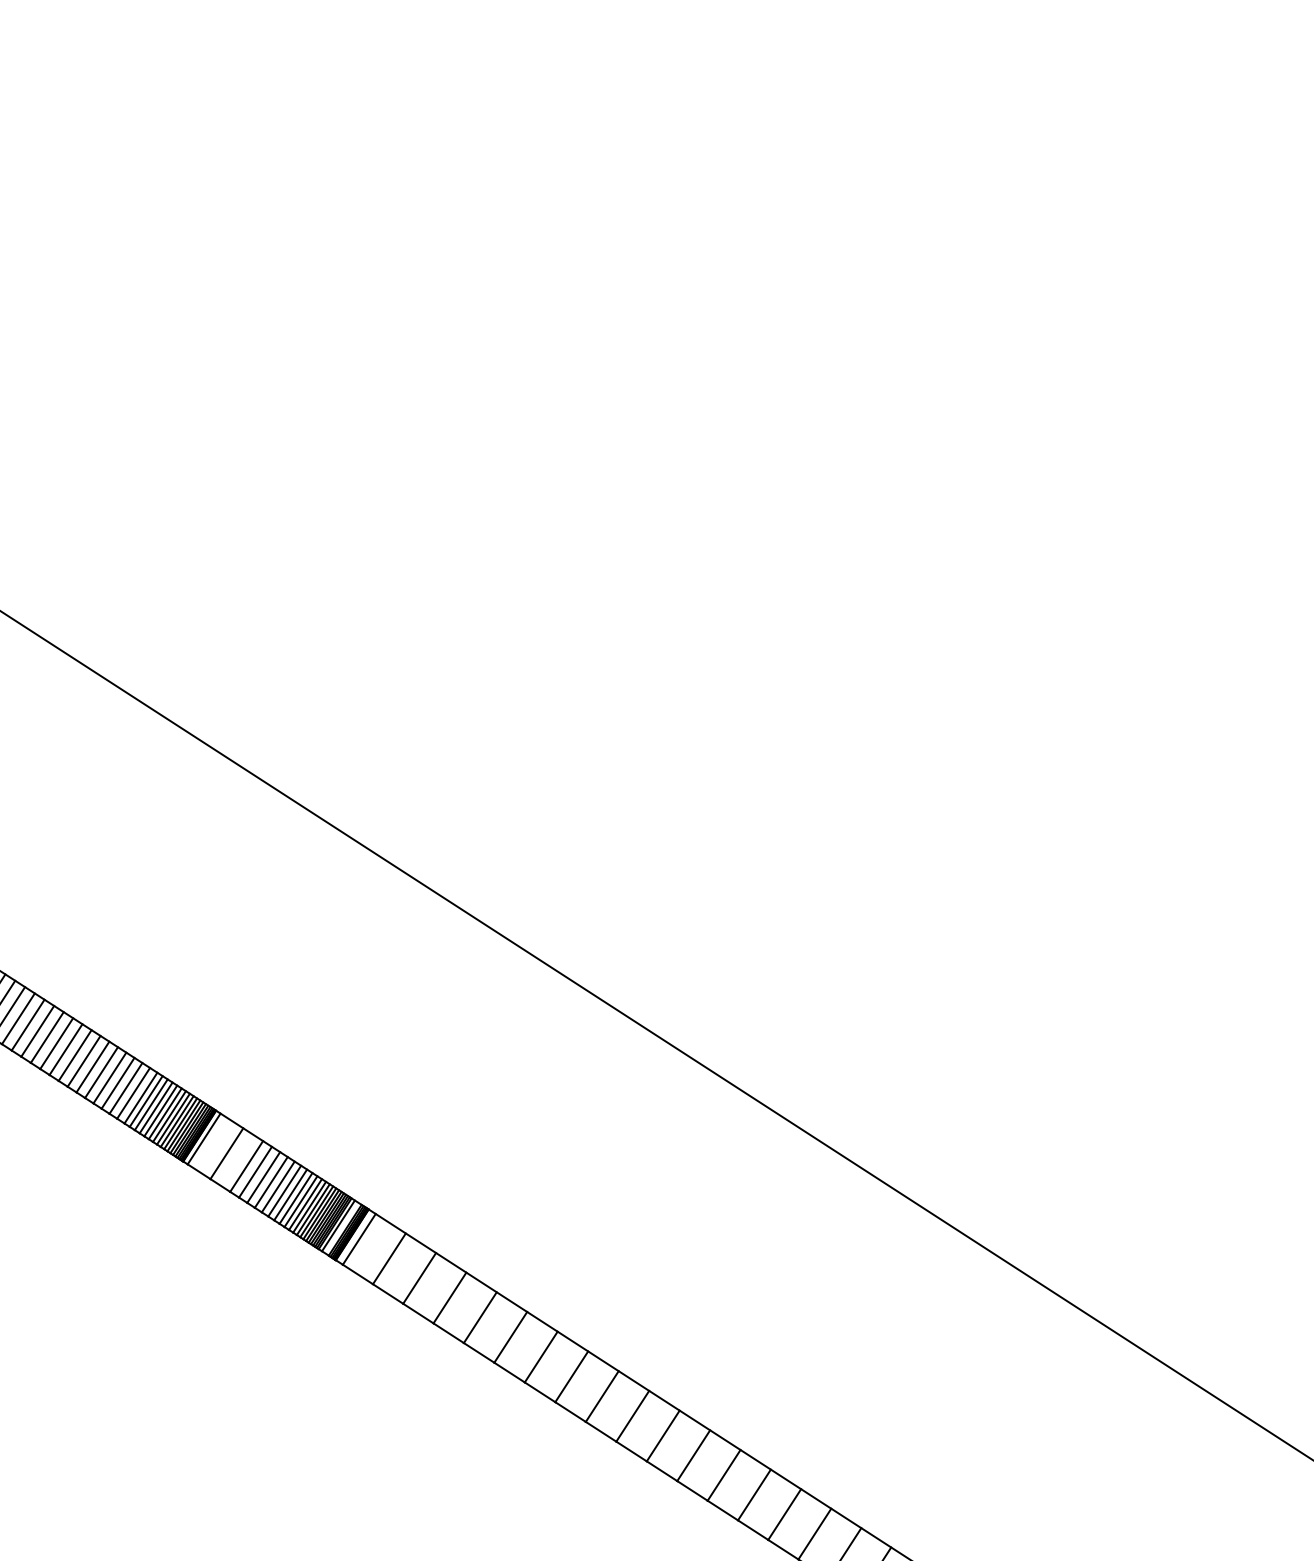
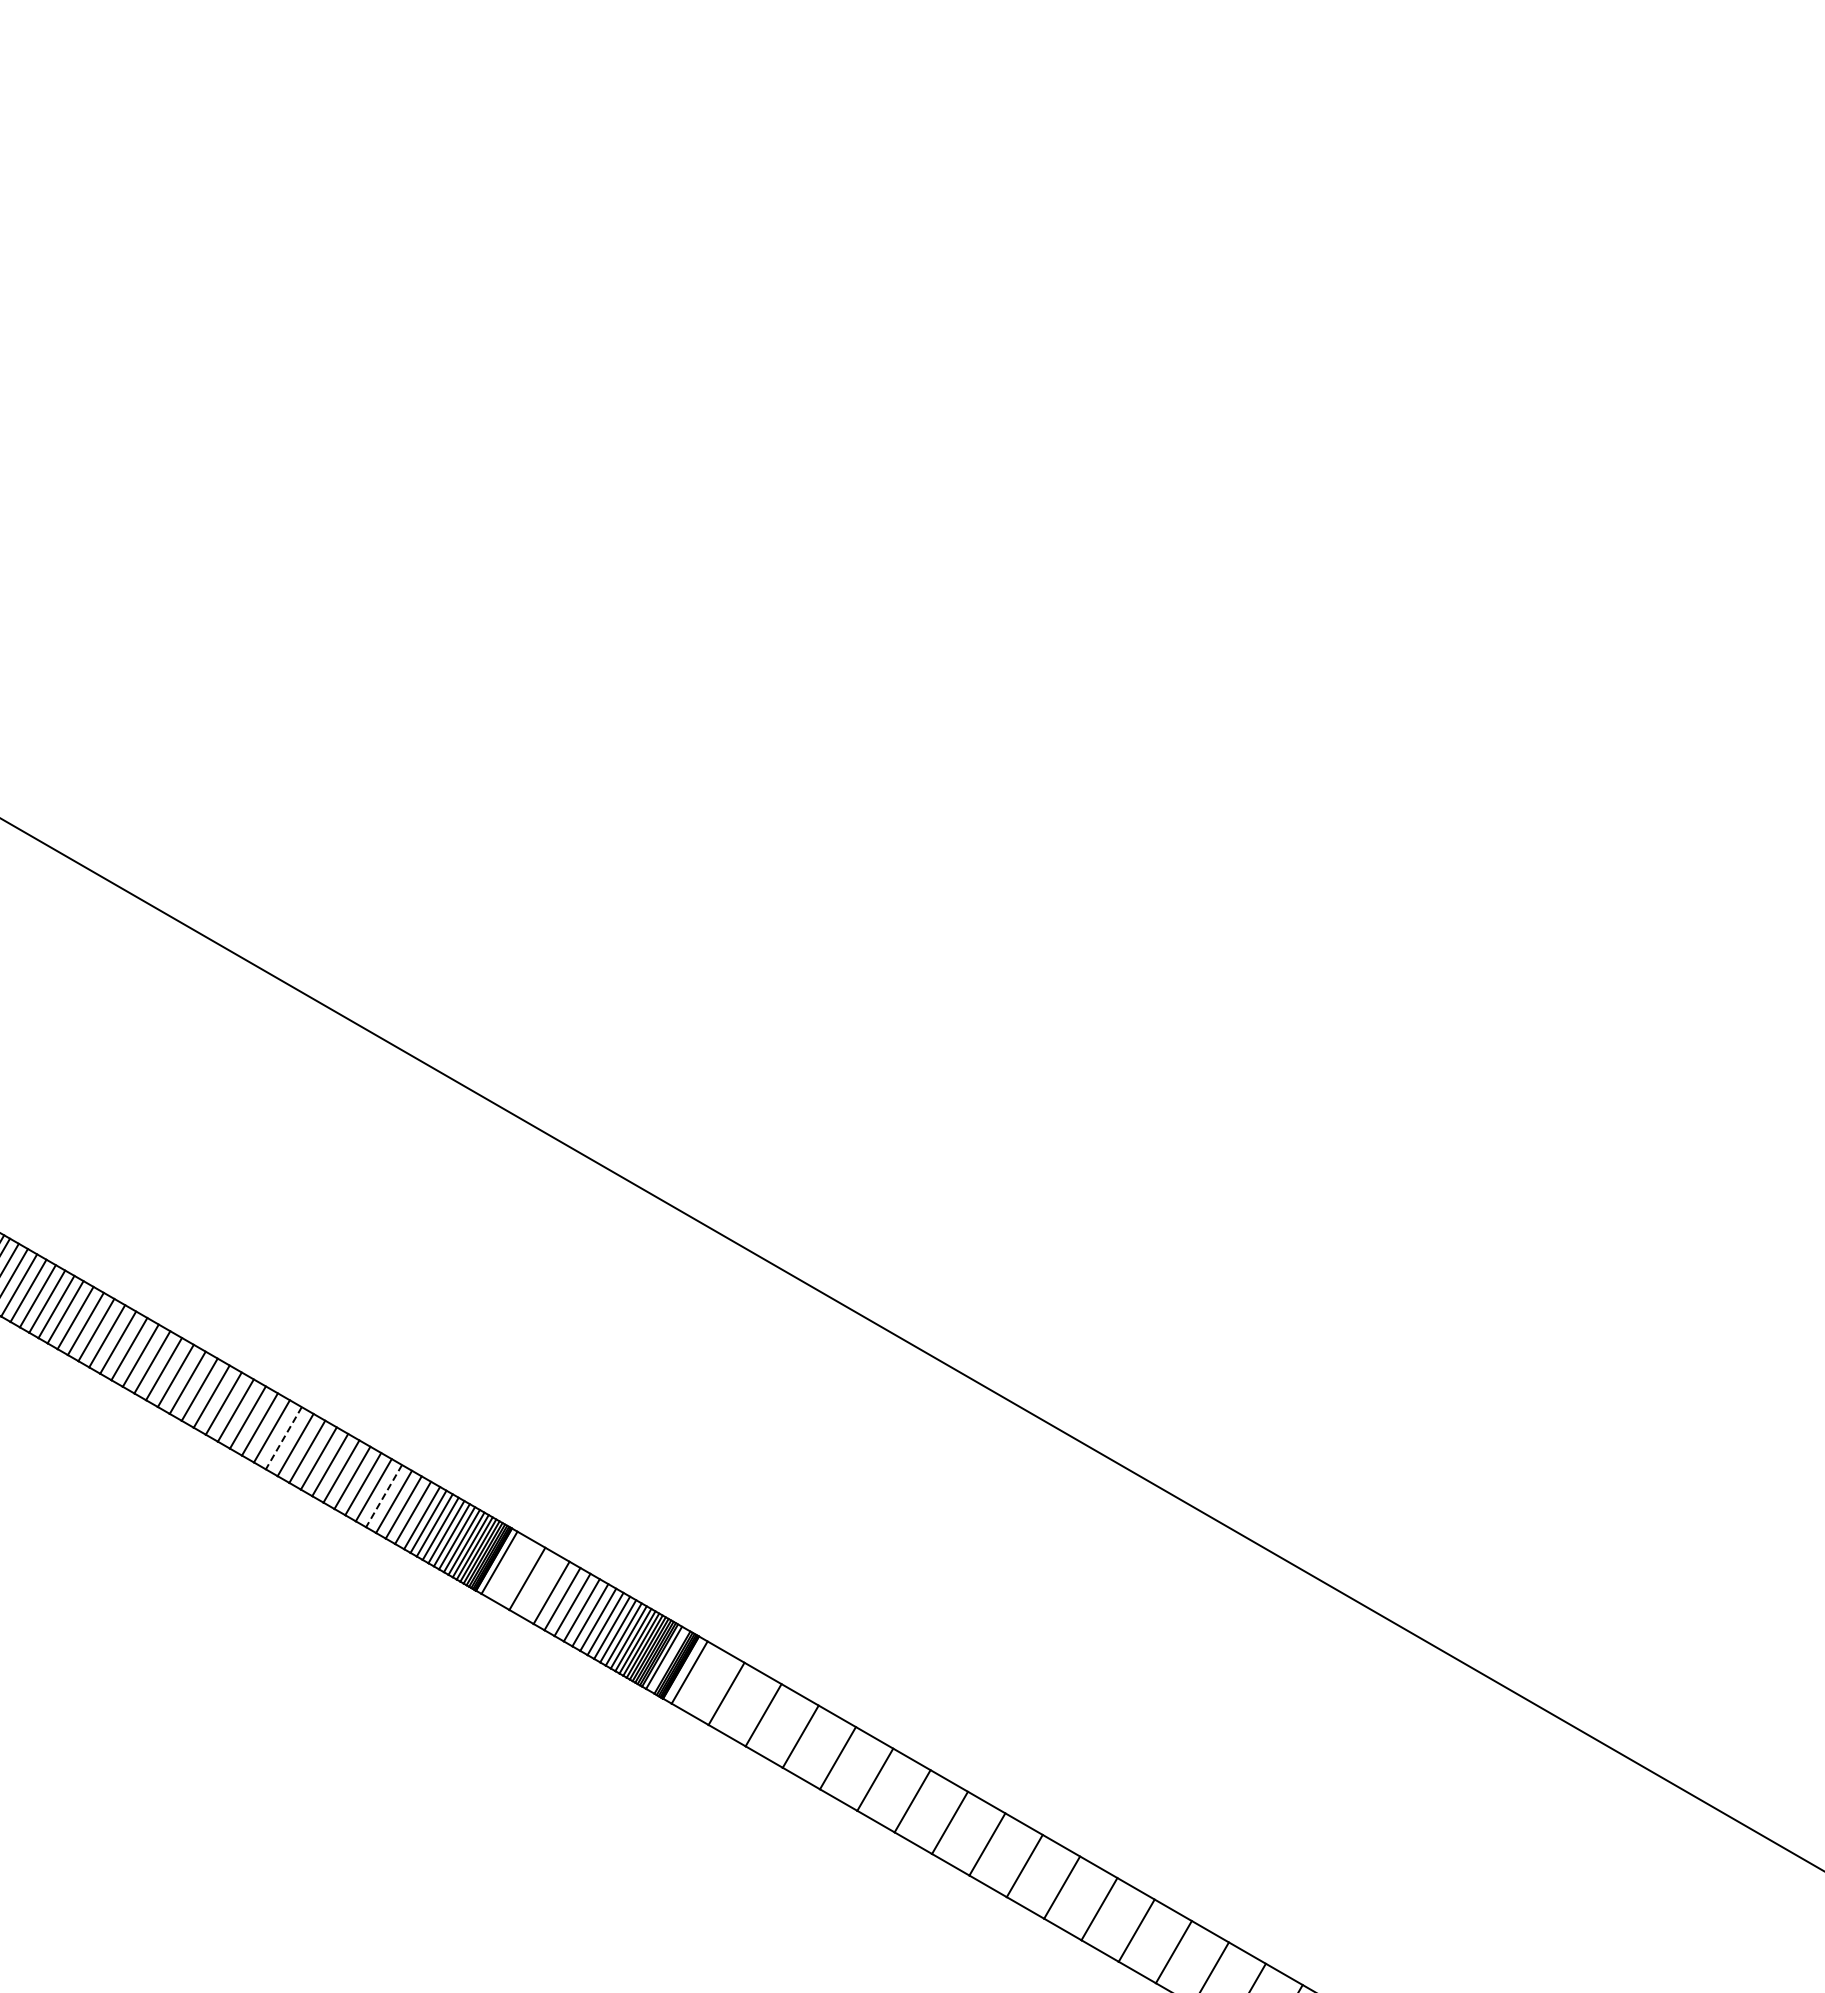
line: (27, 1025) -> (283, 1438), solid -> dashed
line: (110, 1078) -> (384, 1496), solid -> dashed

